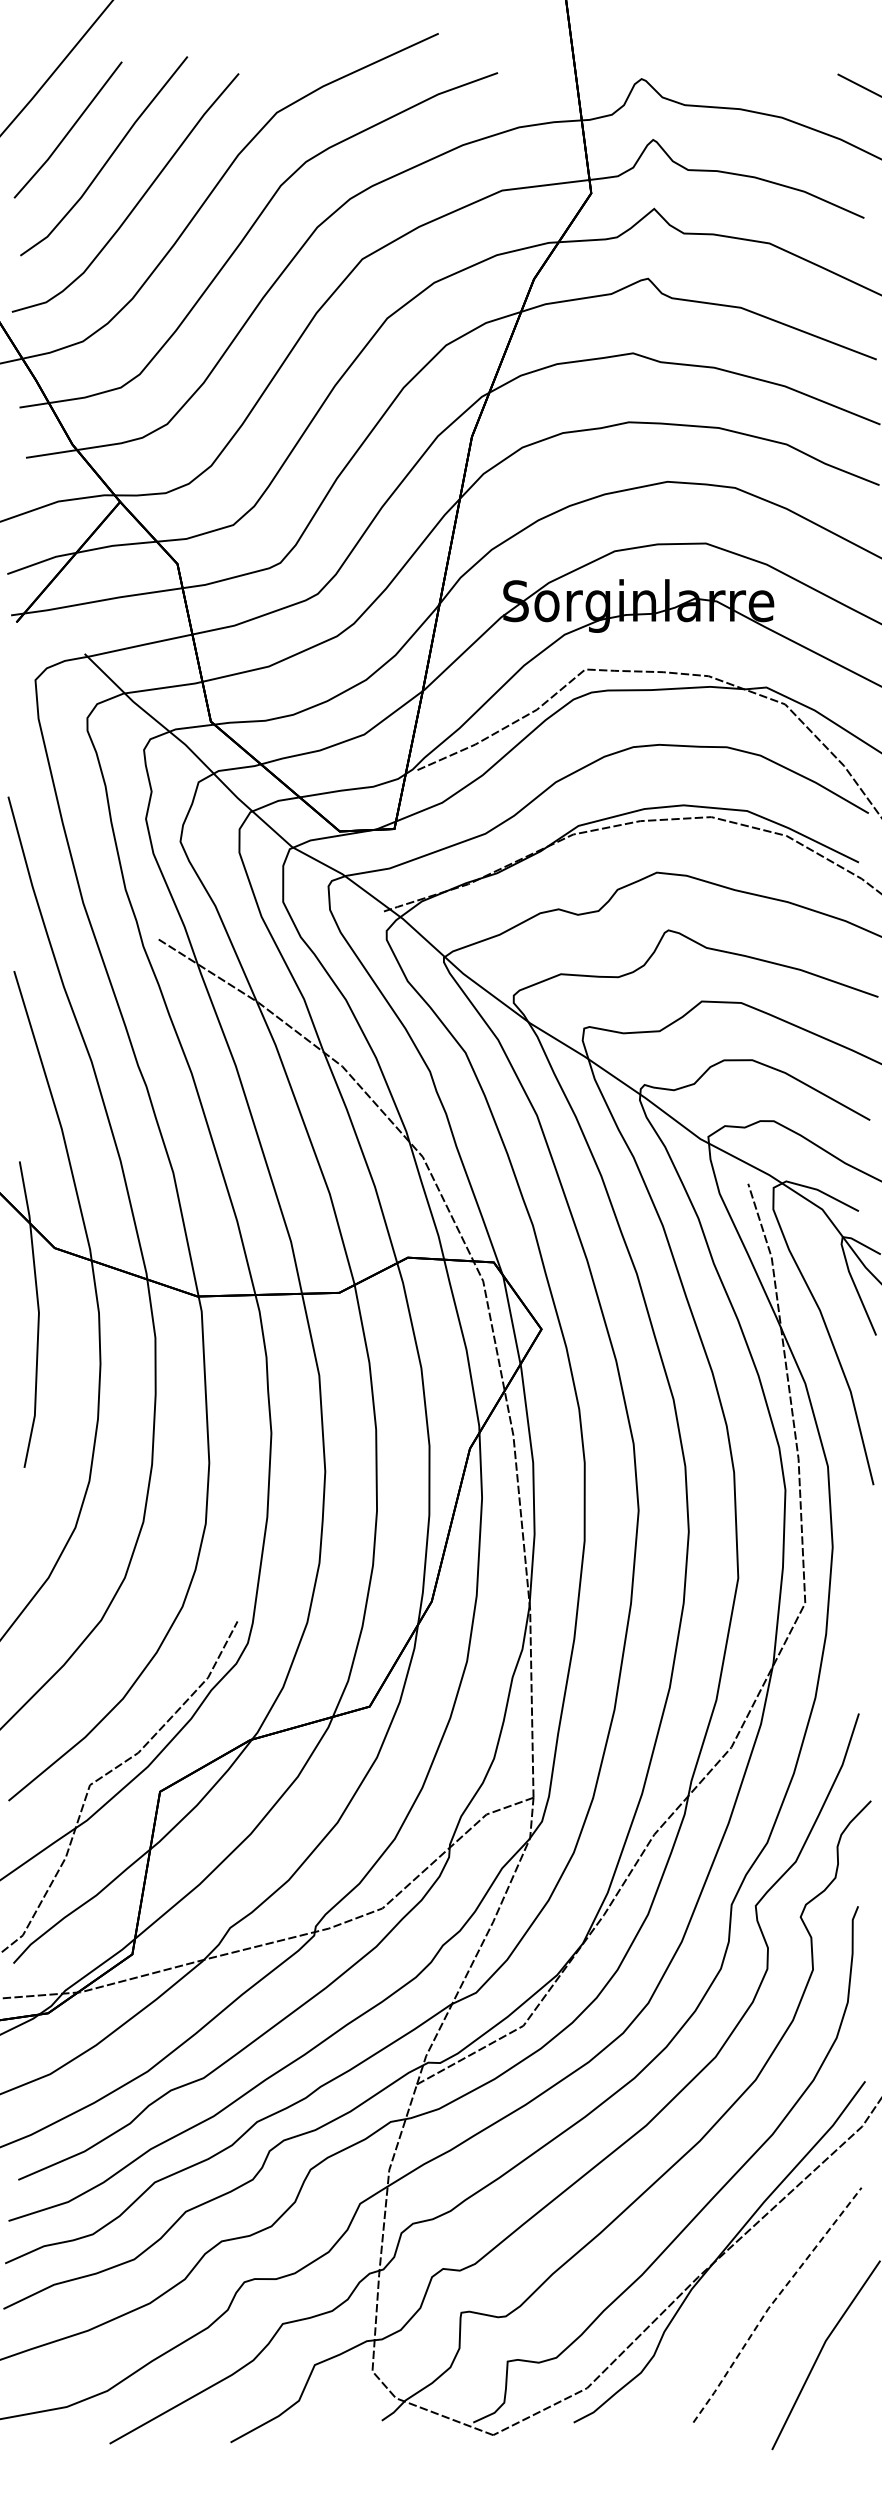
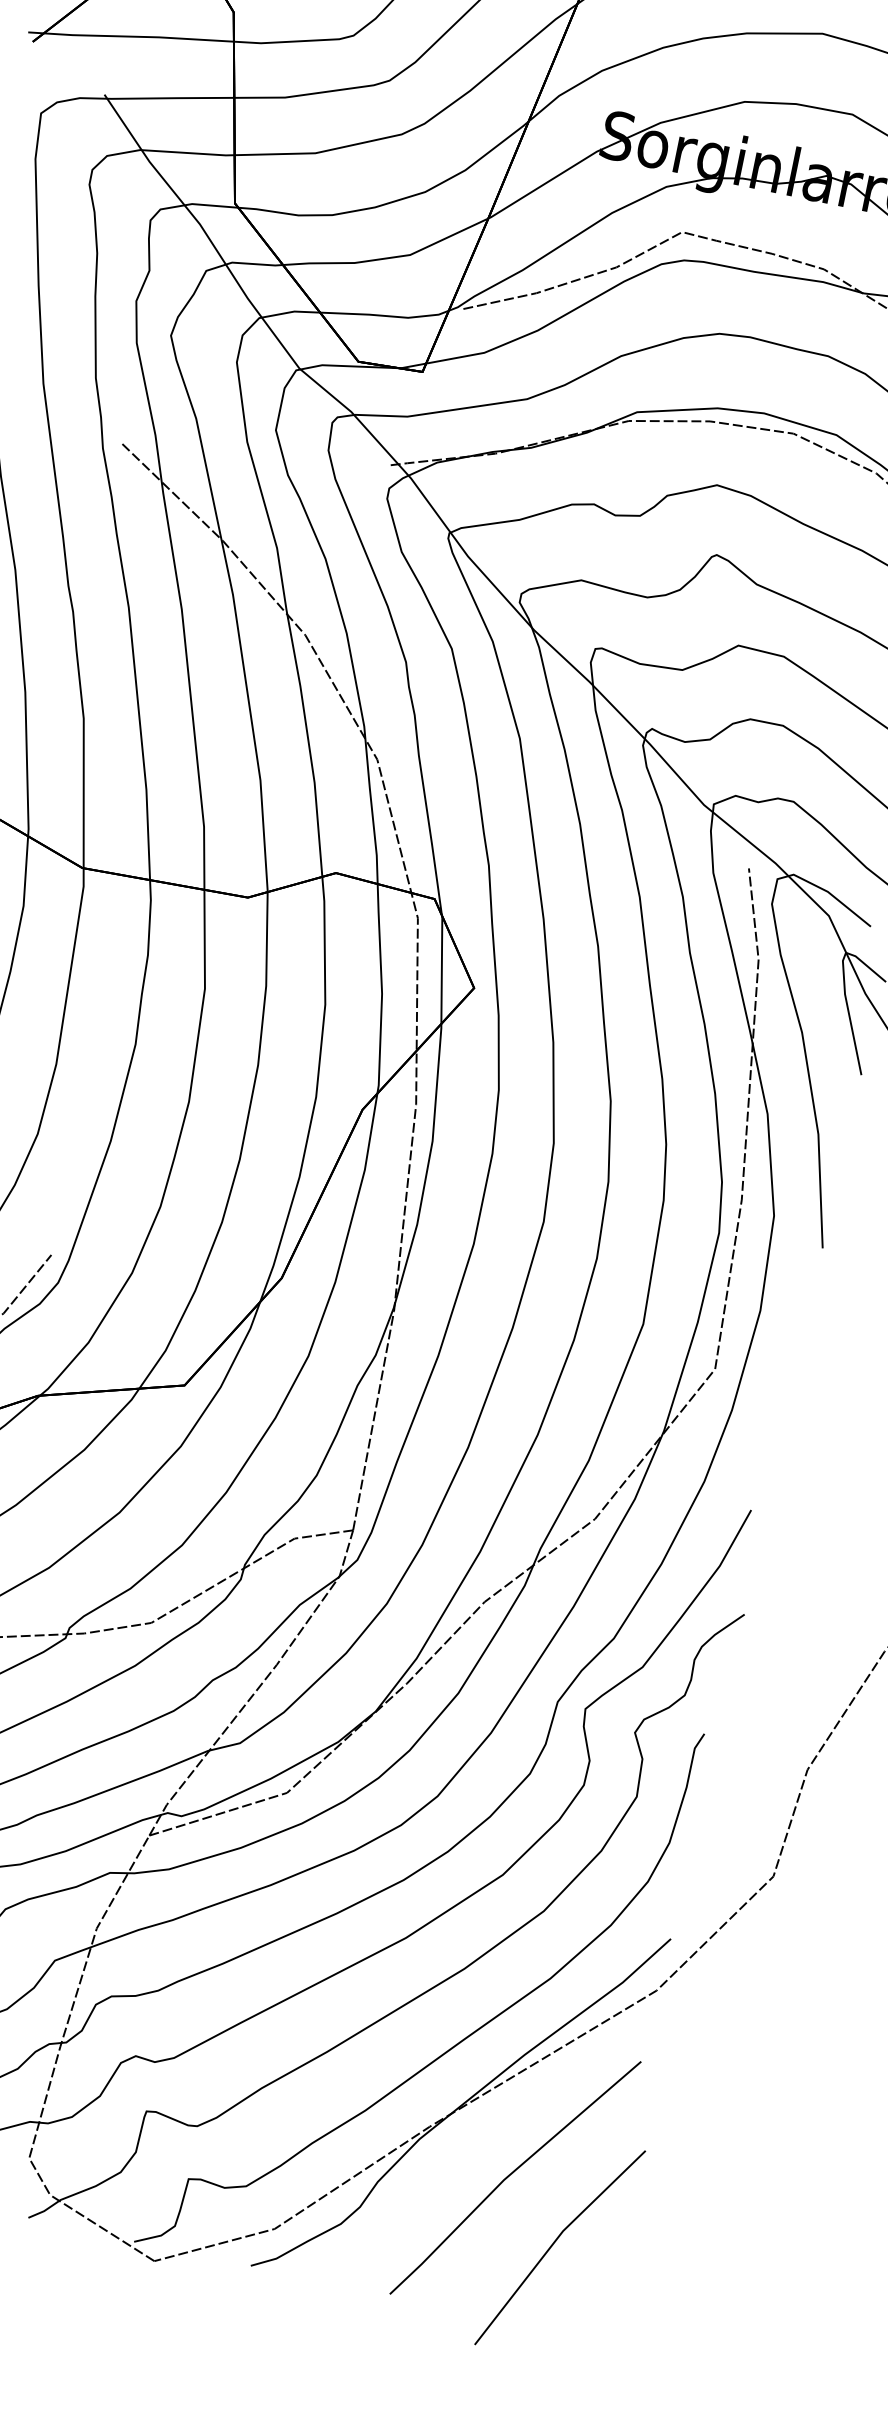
line: (772, 2303) -> (510, 2174), dashed -> solid

